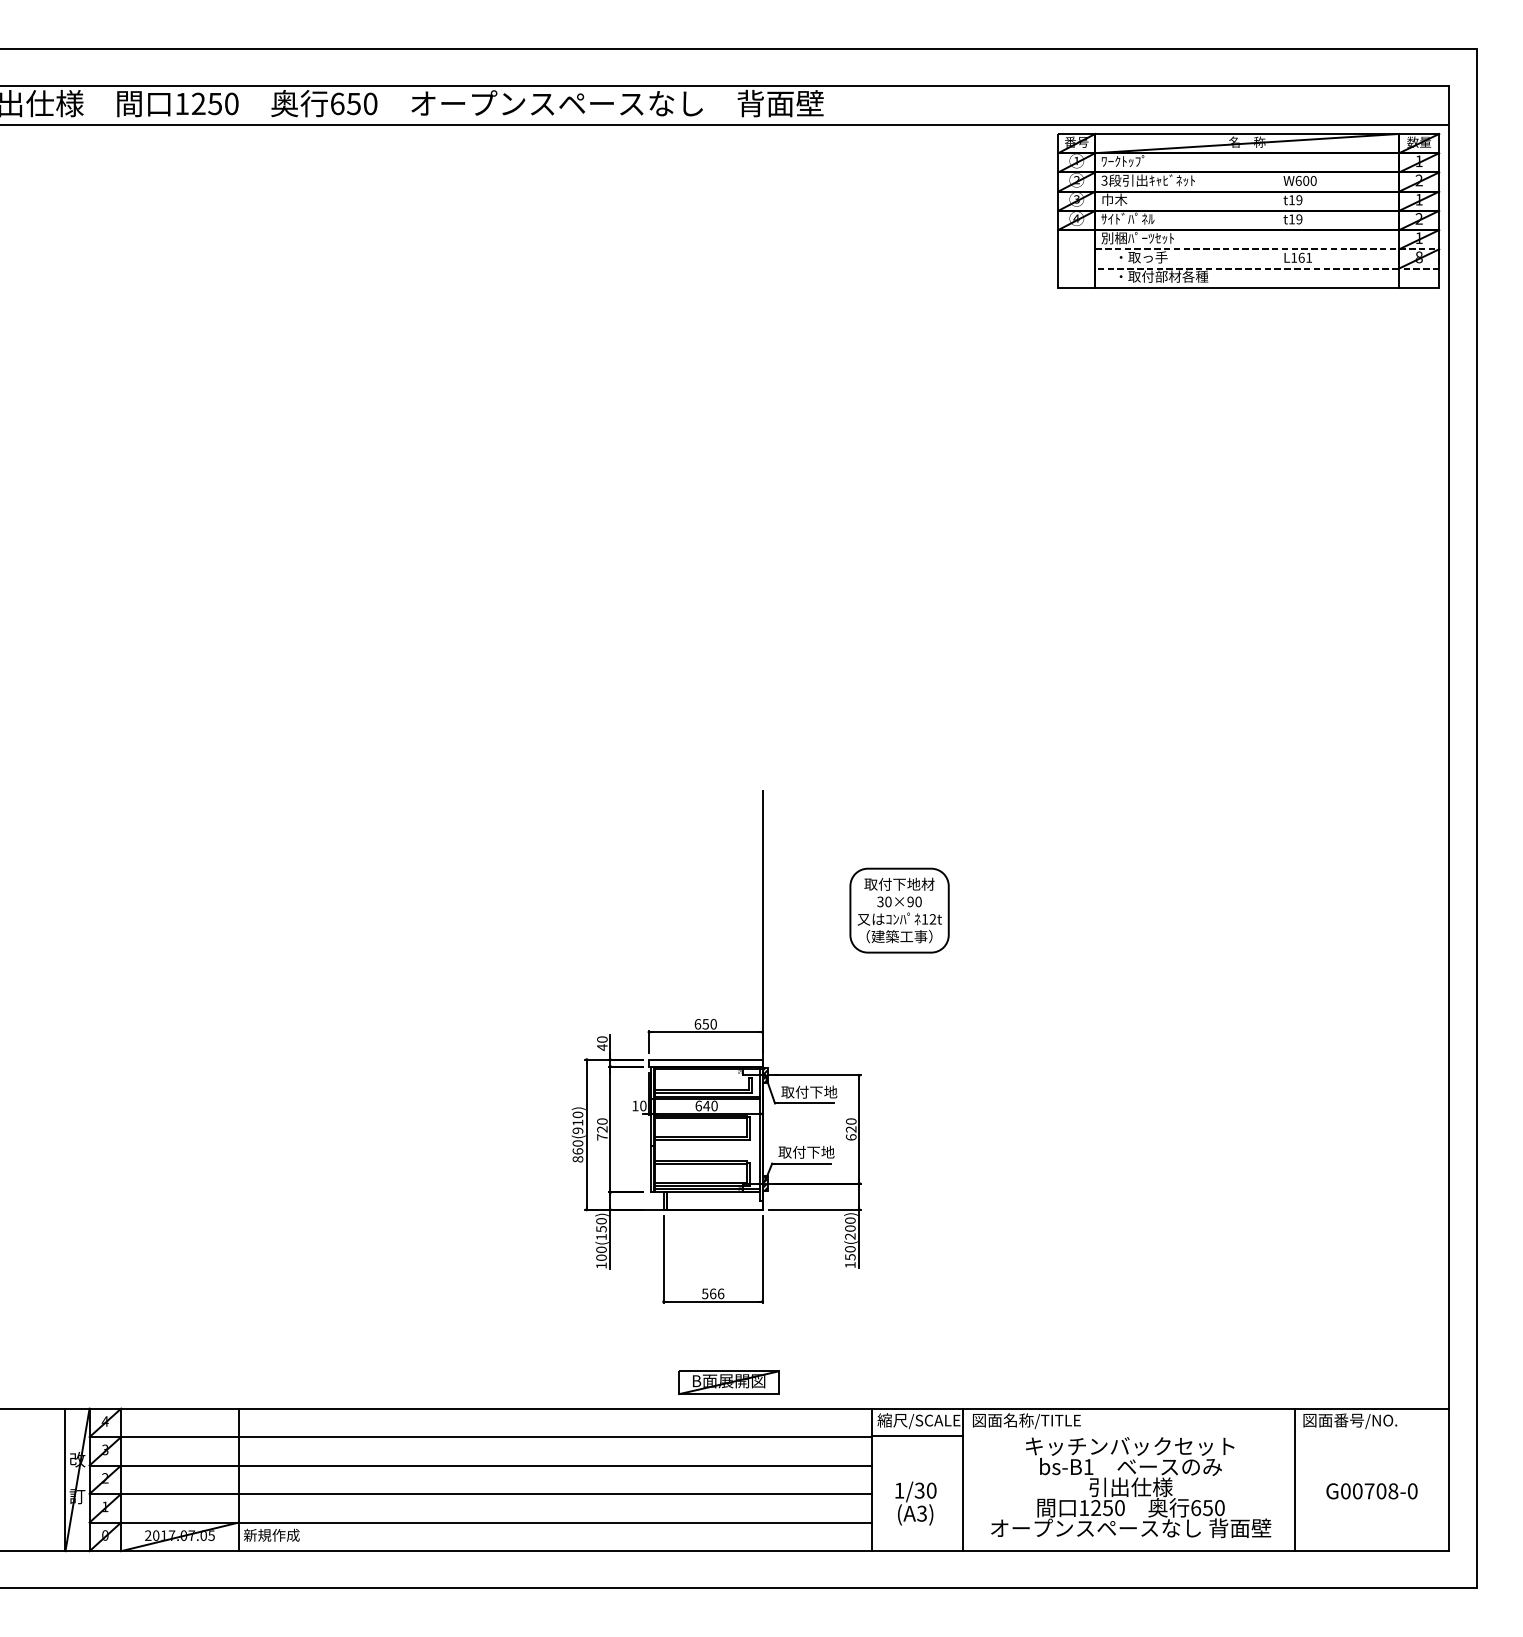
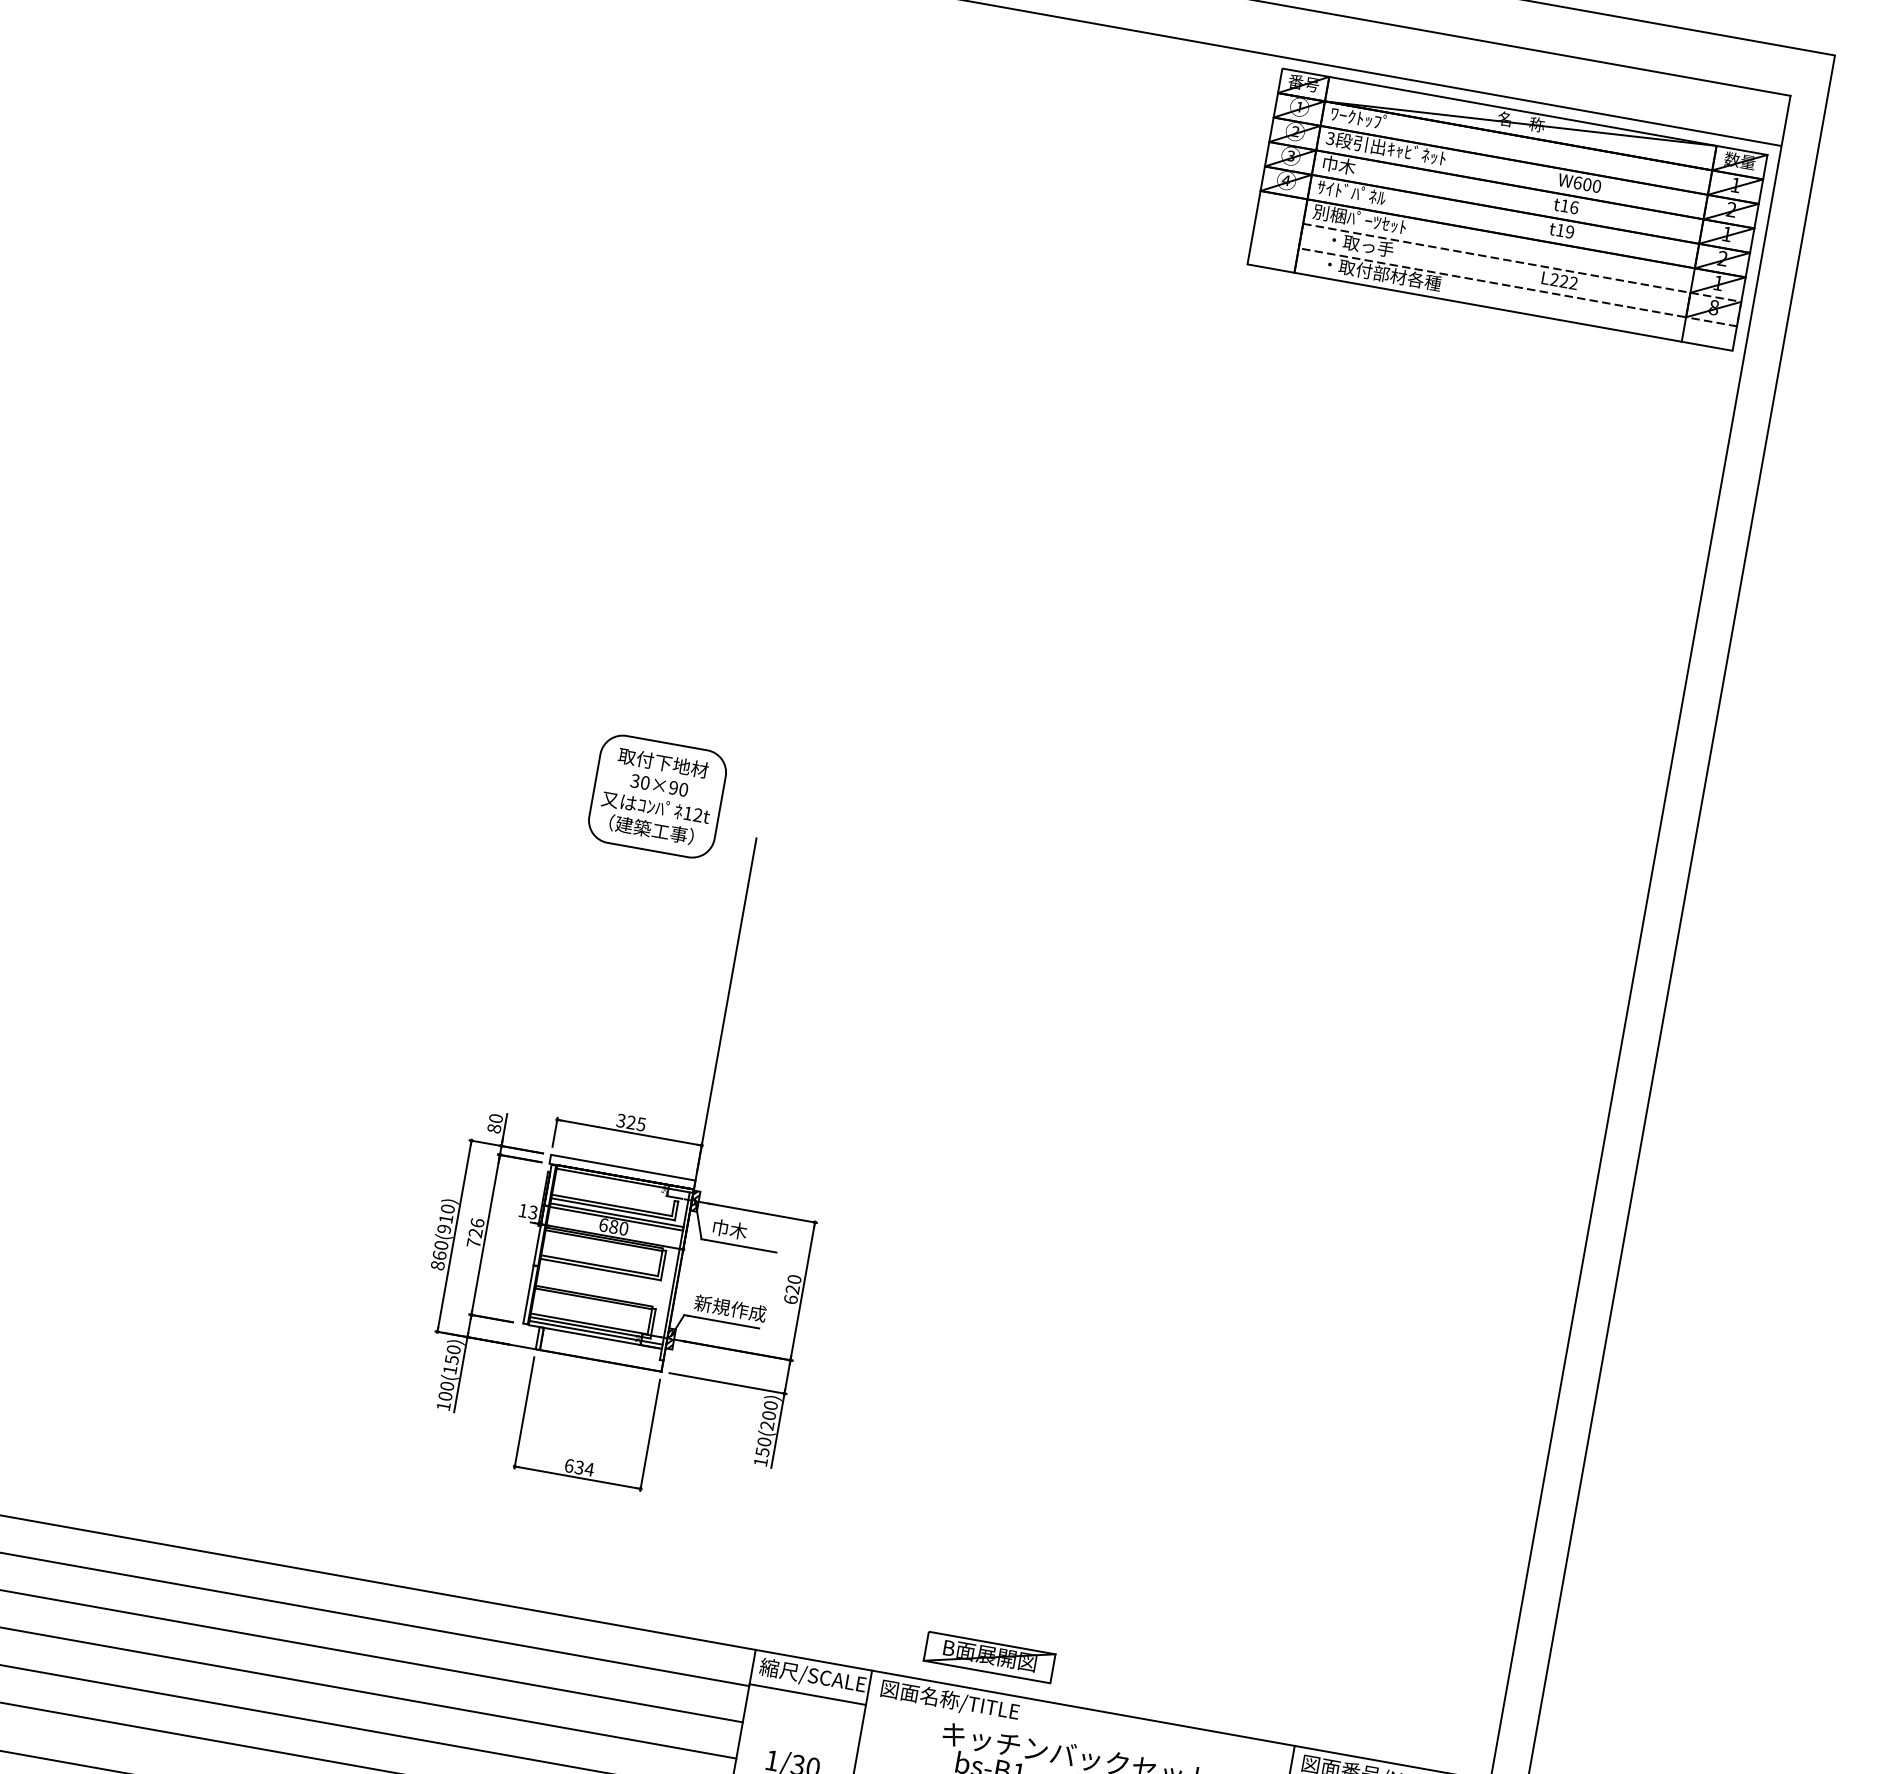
text: (1299, 200) -> (1574, 208), t19 -> t16
text: (1301, 257) -> (1564, 281), L161 -> L222
part: (899, 910) -> (657, 796), moved
text: (705, 1024) -> (630, 1122), 650 -> 325
text: (602, 1047) -> (494, 1128), 40 -> 80
text: (809, 1091) -> (748, 1231), 取付下地 -> 巾木
text: (643, 1105) -> (533, 1211), 10 -> 13
text: (706, 1105) -> (613, 1226), 640 -> 680
text: (602, 1121) -> (477, 1223), 720 -> 726
text: (806, 1151) -> (730, 1307), 取付下地 -> 新規作成
text: (713, 1293) -> (580, 1467), 566 -> 634
part: (728, 1382) -> (989, 1657), moved

